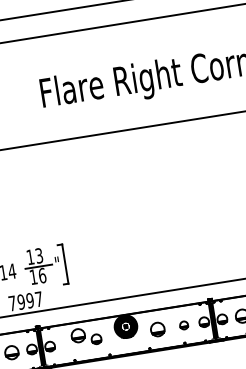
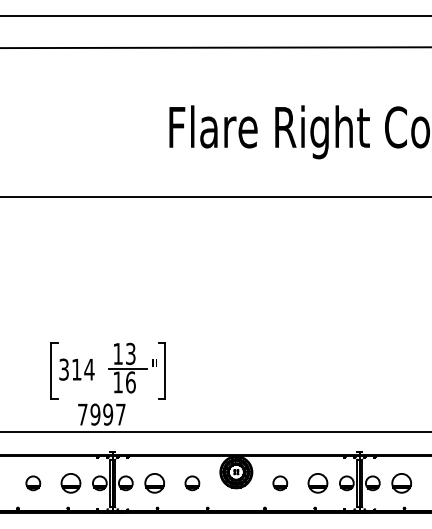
part: (183, 325) -> (317, 483), size x1.67
part: (158, 329) -> (280, 483), size x0.71
part: (78, 335) -> (154, 483), moved

